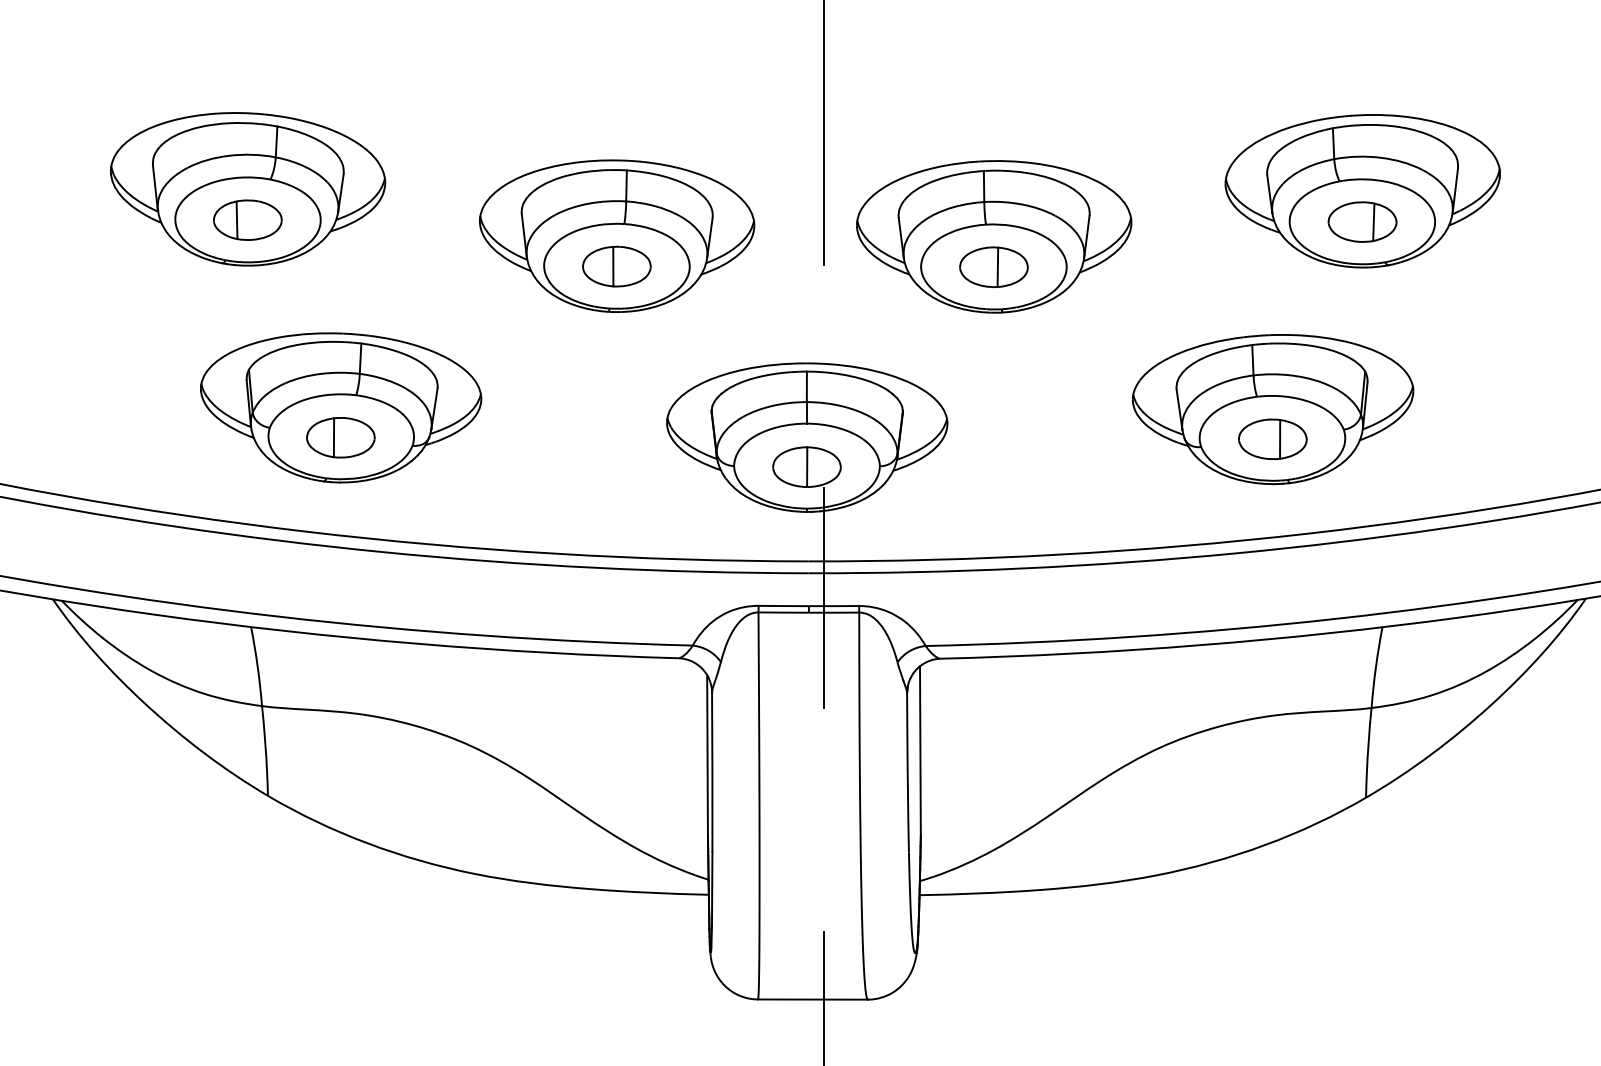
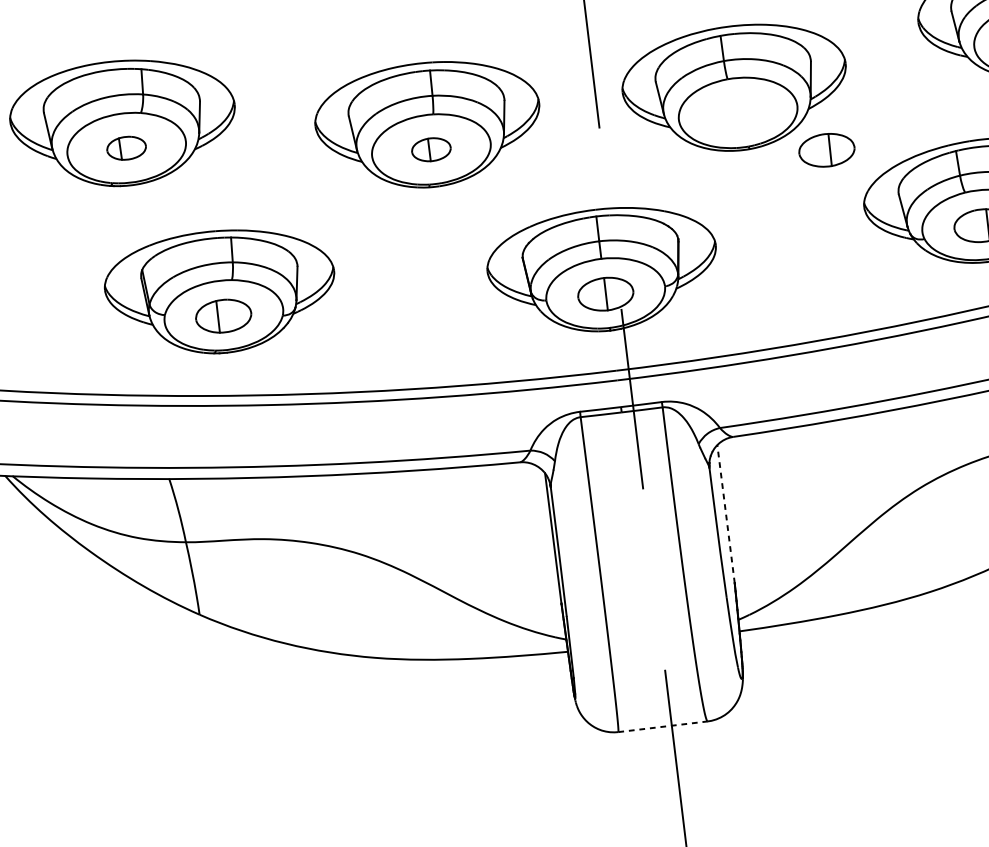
part: (247, 219) -> (126, 147), size x0.7
part: (616, 266) -> (431, 149), size x0.7
part: (993, 266) -> (826, 149), moved
line: (920, 750) -> (726, 513), solid -> dashed
line: (812, 999) -> (662, 726), solid -> dashed

